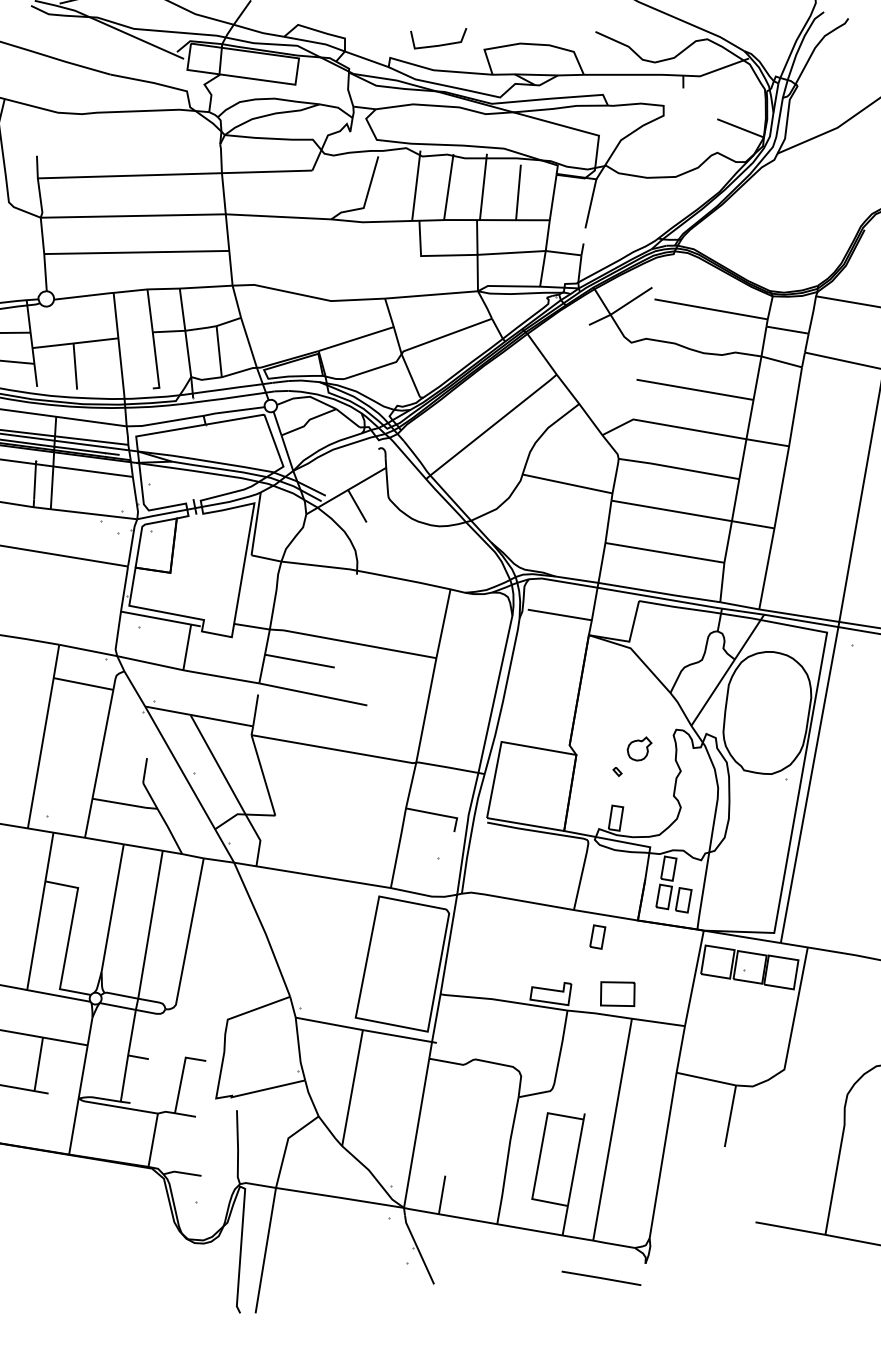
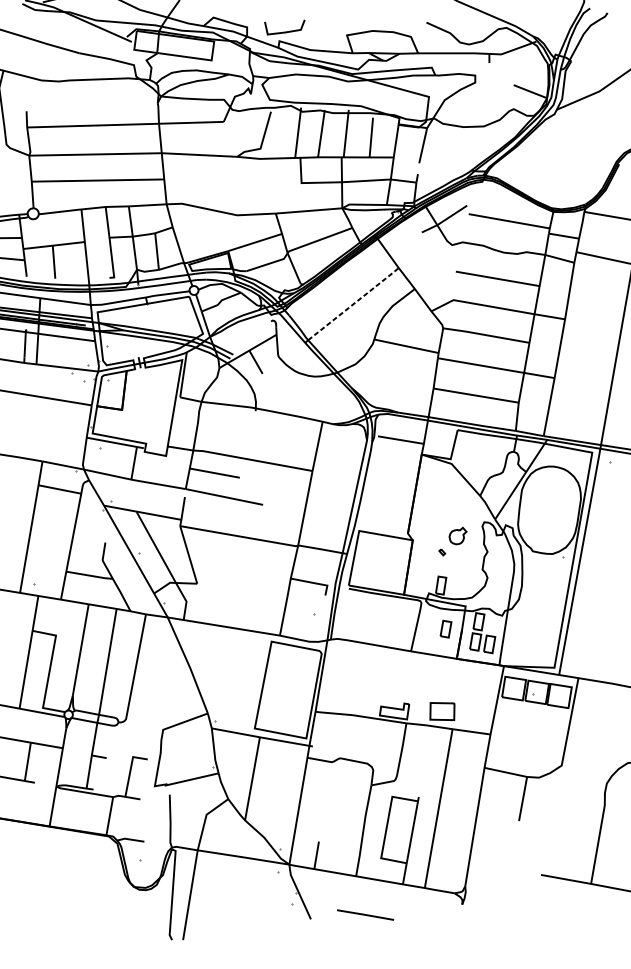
line: (438, 44) -> (284, 31), moved
line: (494, 424) -> (354, 303), solid -> dashed
part: (597, 936) -> (445, 628), moved
line: (601, 1277) -> (365, 914), moved

